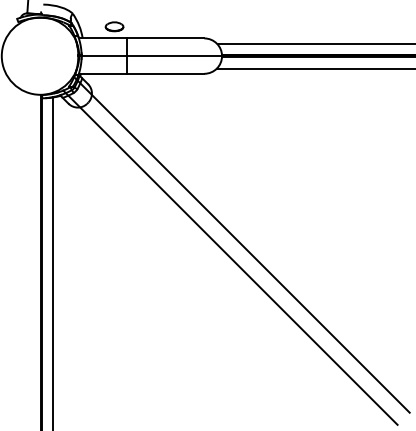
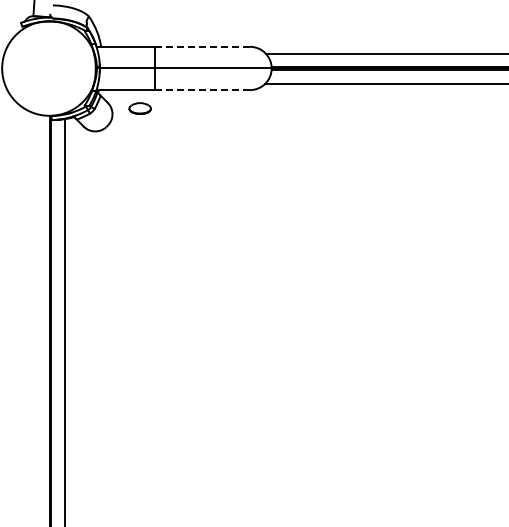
part: (114, 26) -> (139, 108), moved
line: (165, 38) -> (202, 46), solid -> dashed
line: (166, 74) -> (203, 90), solid -> dashed
line: (242, 244) -> (296, 299), removed
line: (230, 257) -> (281, 314), removed

